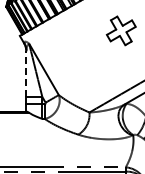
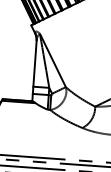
line: (26, 73) -> (35, 63), dashed -> solid

